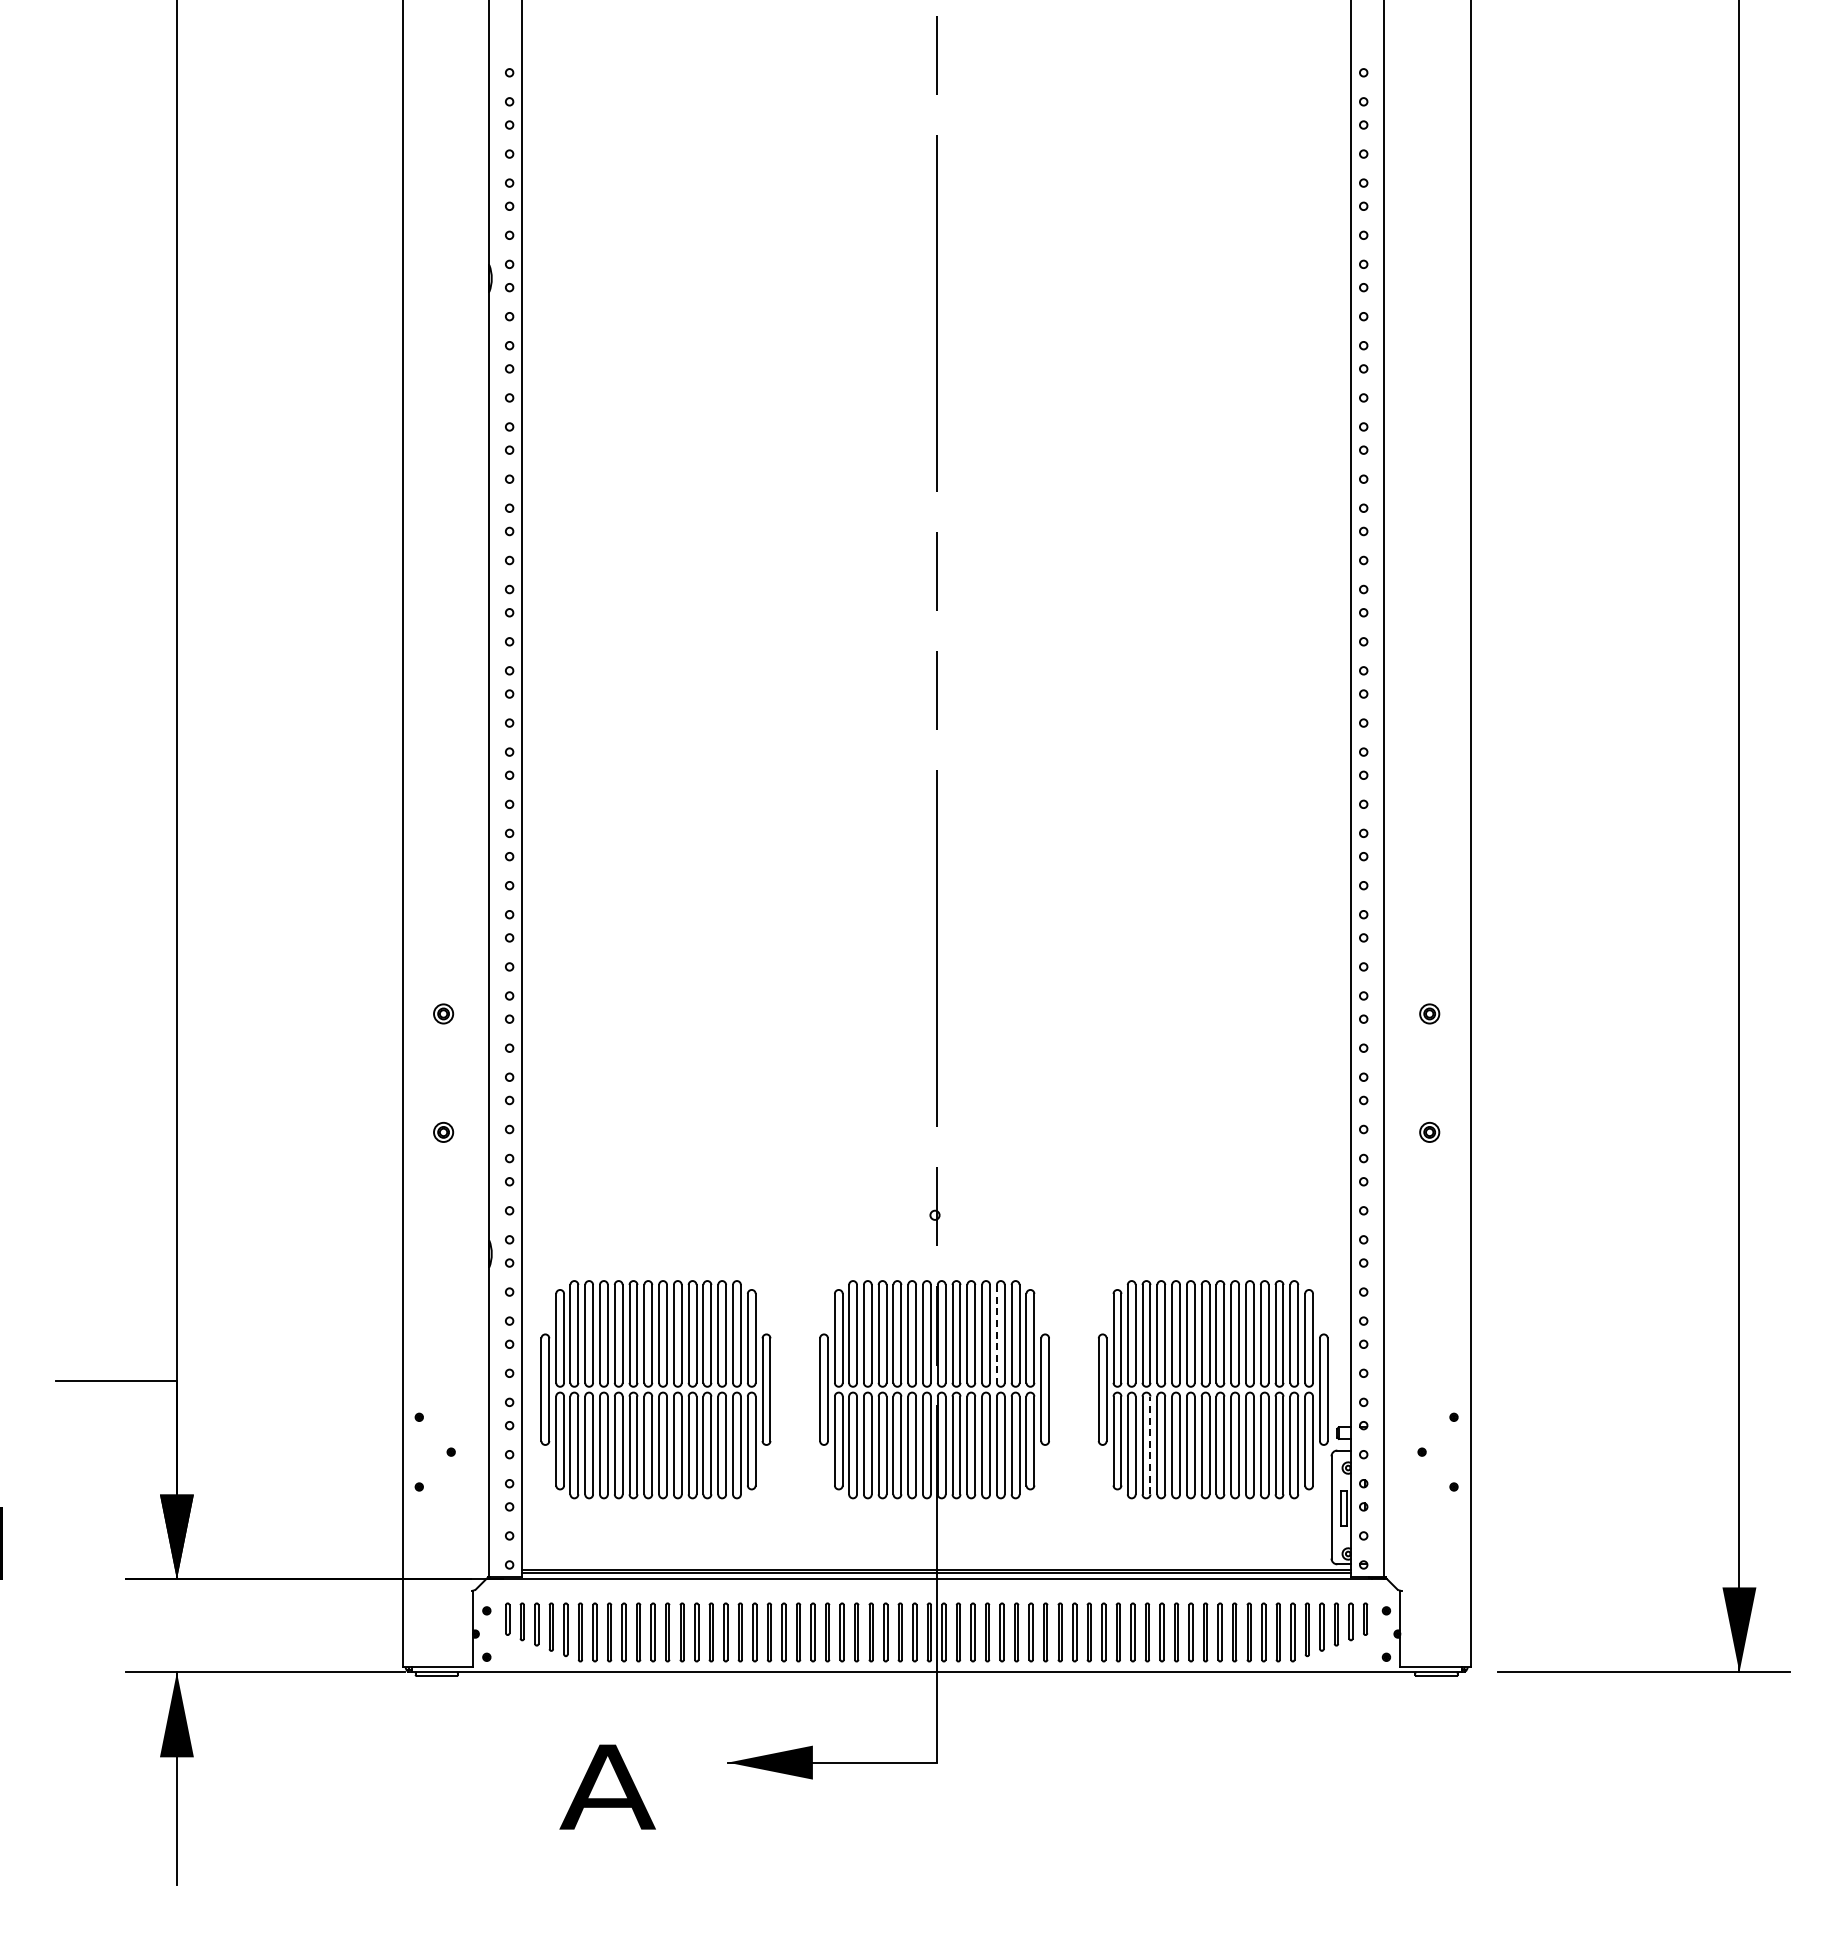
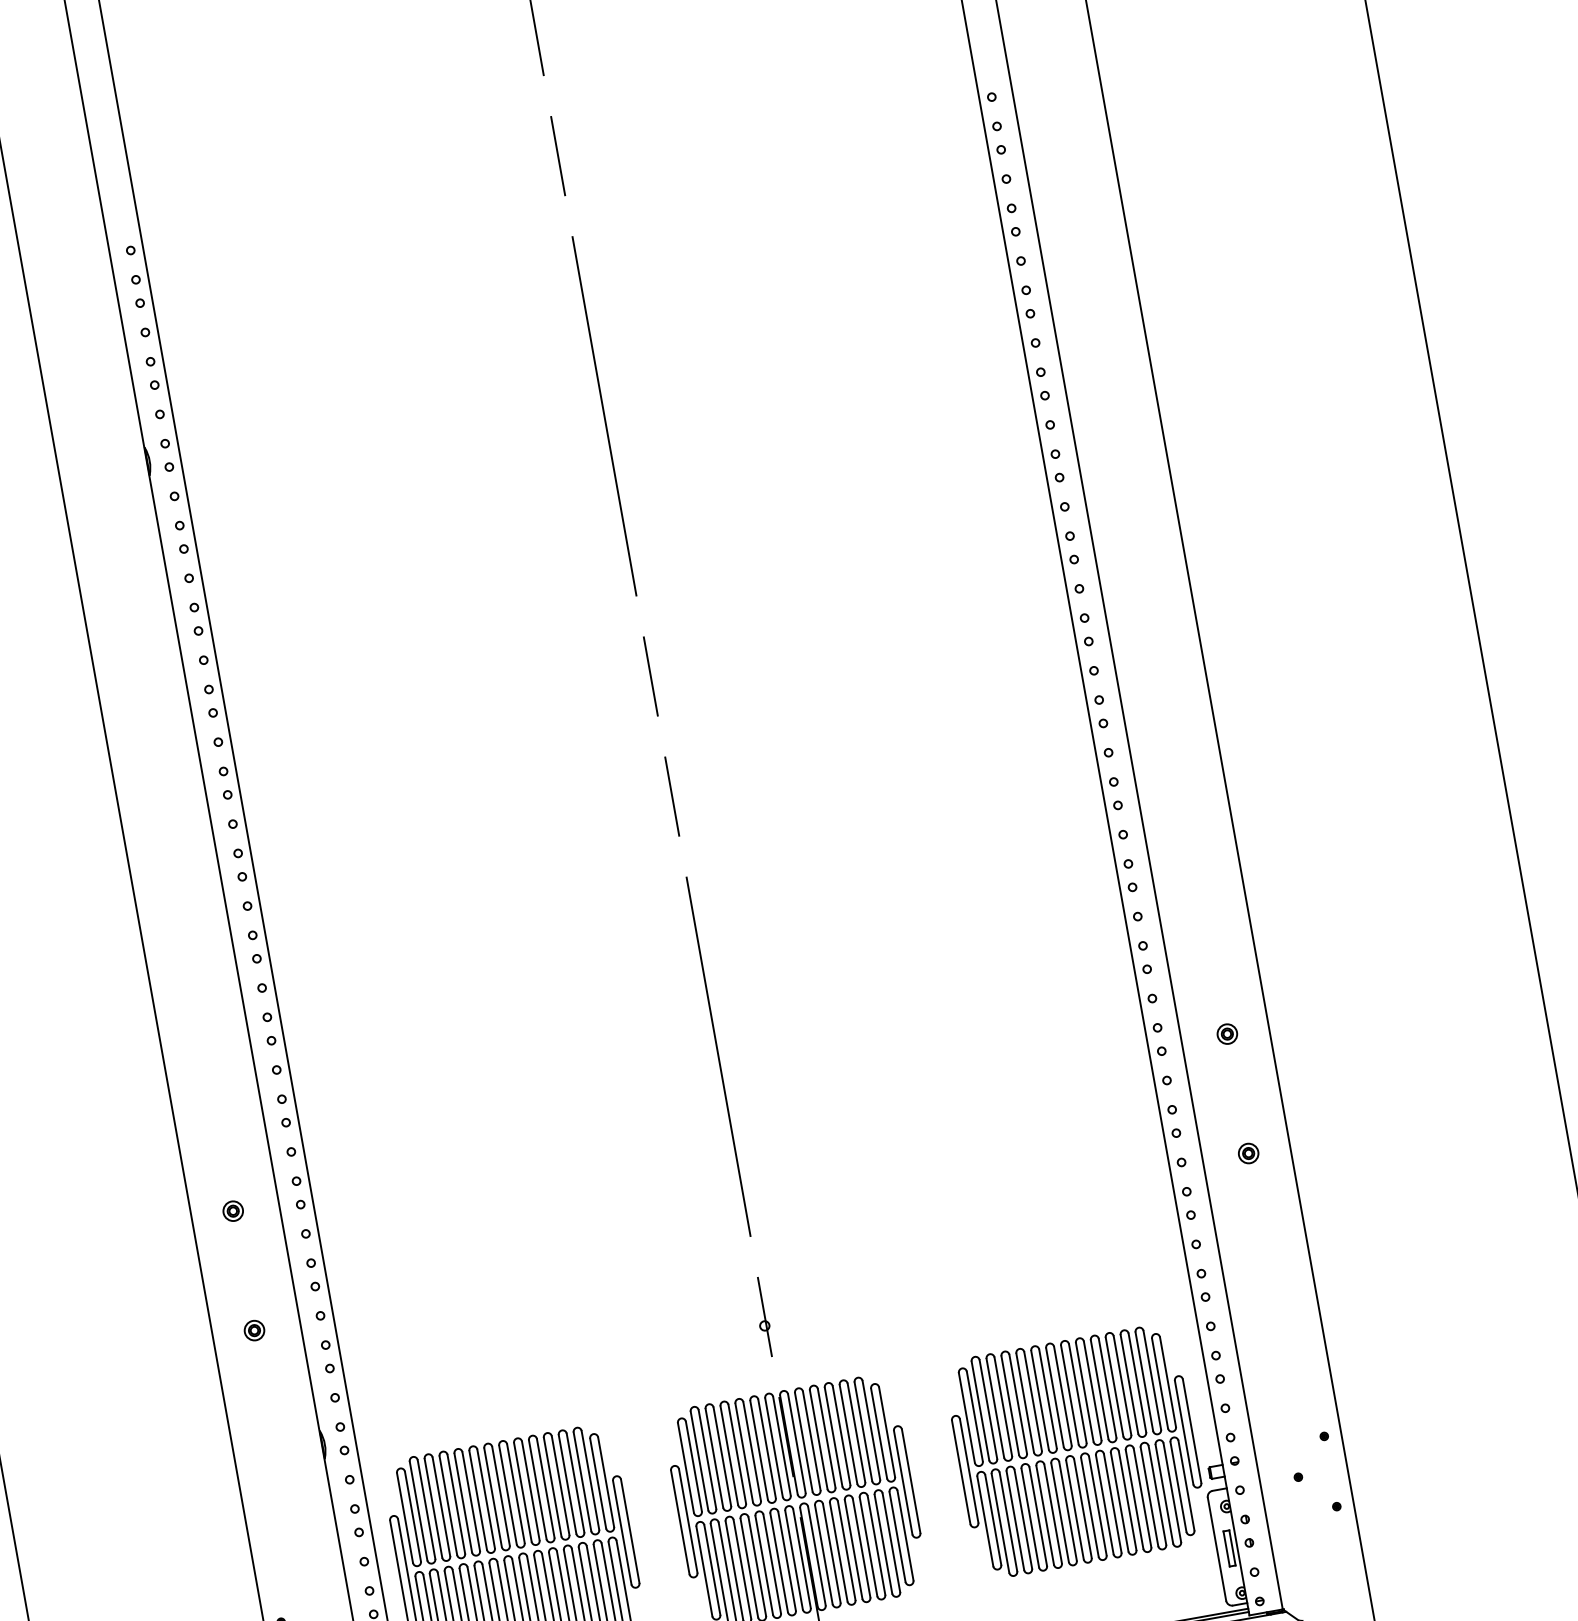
line: (996, 1333) -> (848, 1434), dashed -> solid
line: (1150, 1445) -> (1023, 1519), dashed -> solid

